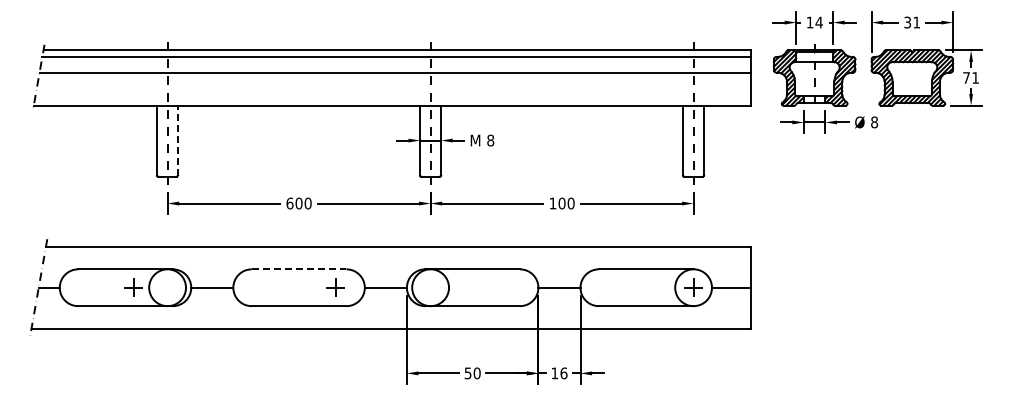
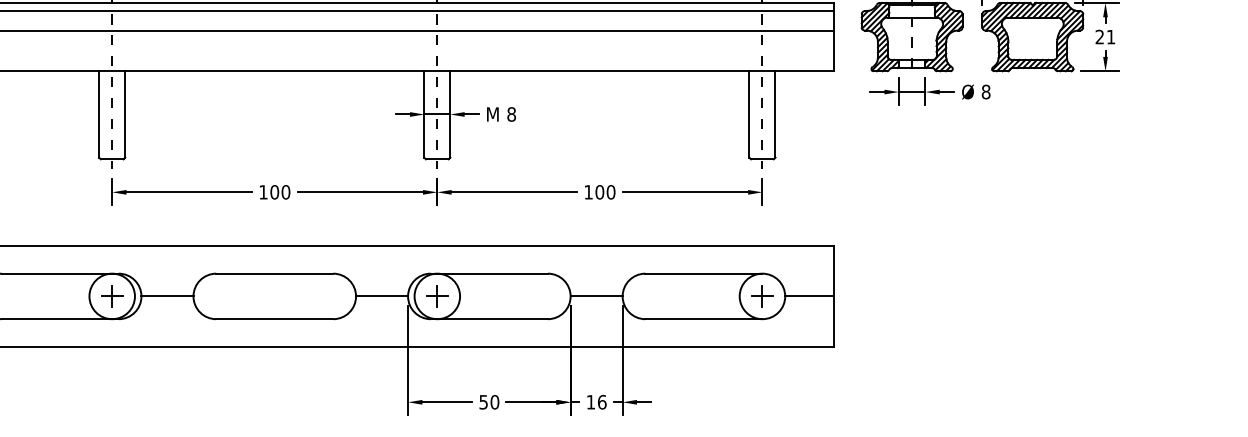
text: (966, 77) -> (1099, 36), 71 -> 21
line: (178, 140) -> (125, 114), dashed -> solid
text: (289, 203) -> (262, 192), 600 -> 100
line: (299, 269) -> (275, 273), dashed -> solid
part: (133, 287) -> (112, 296), moved
part: (335, 287) -> (437, 296), moved

